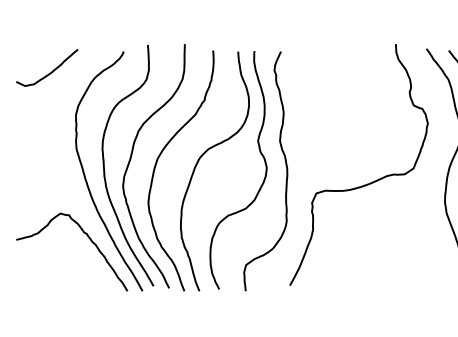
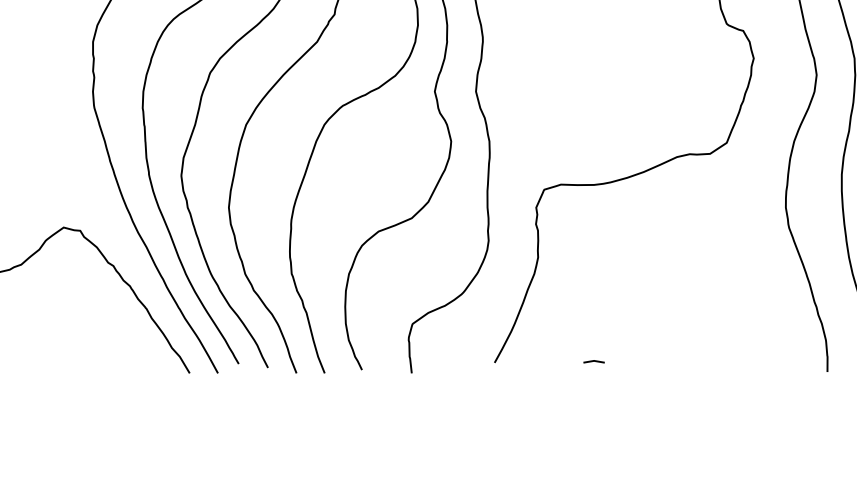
line: (342, 284) -> (593, 360), added

